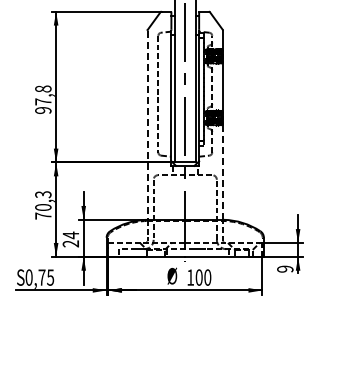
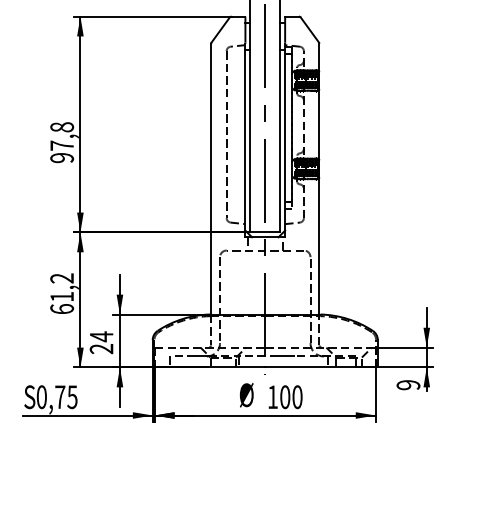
line: (147, 125) -> (211, 179), dashed -> solid
line: (223, 171) -> (320, 245), dashed -> solid
text: (43, 205) -> (62, 293), 70,3 -> 61,2

